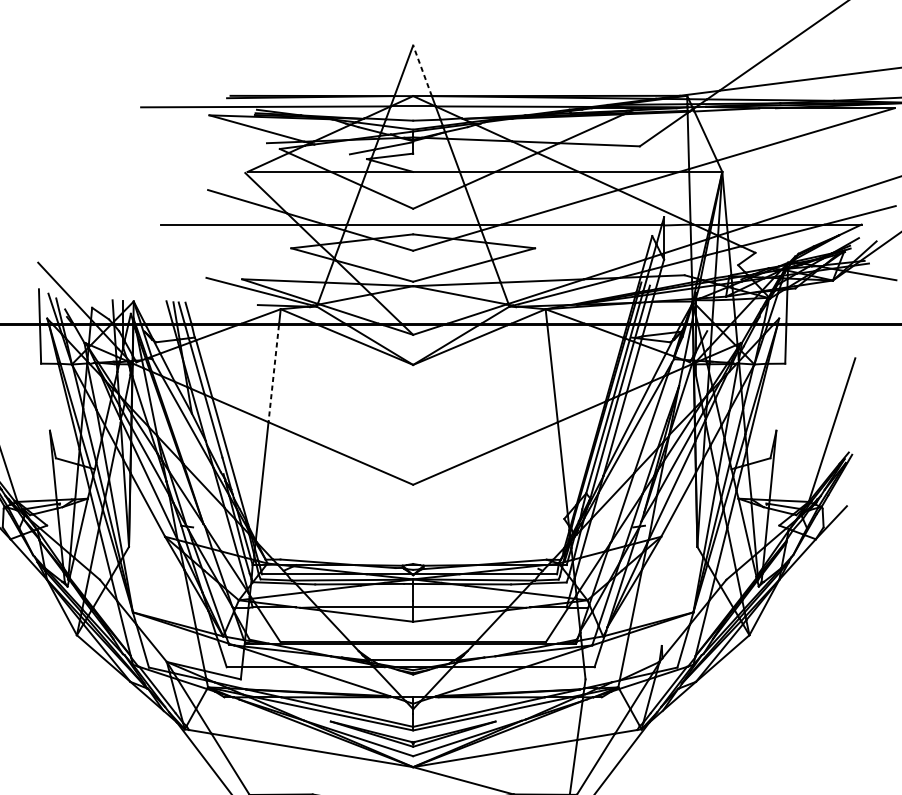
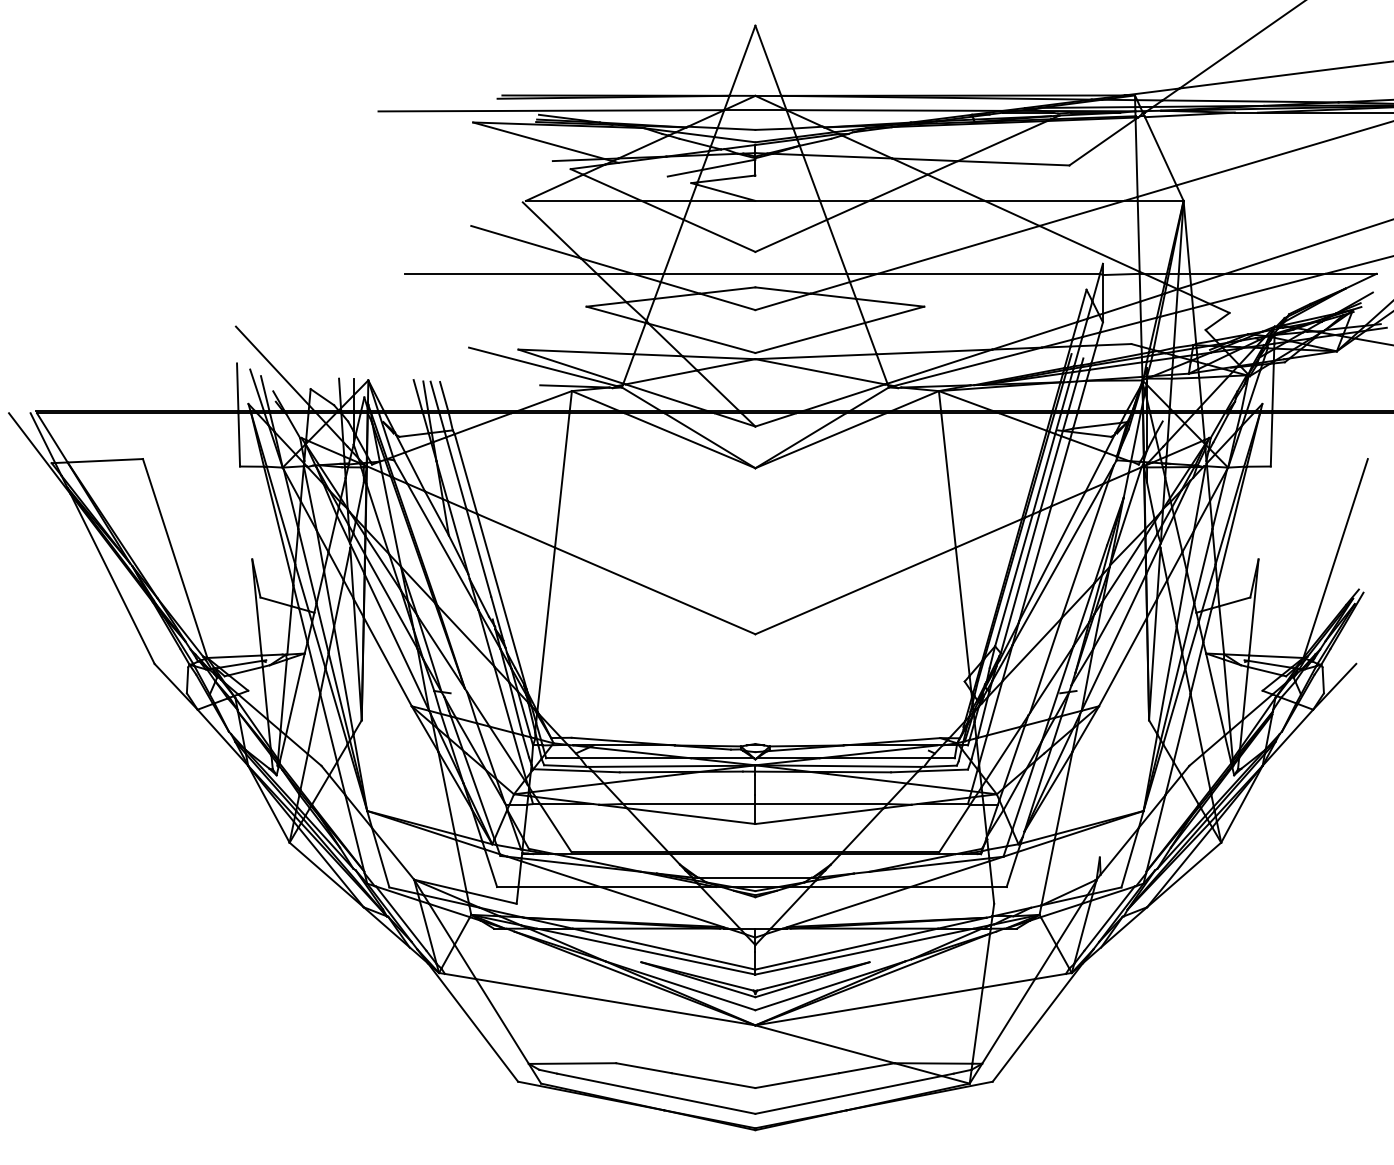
line: (422, 70) -> (768, 60), dashed -> solid
line: (273, 373) -> (562, 480), dashed -> solid

